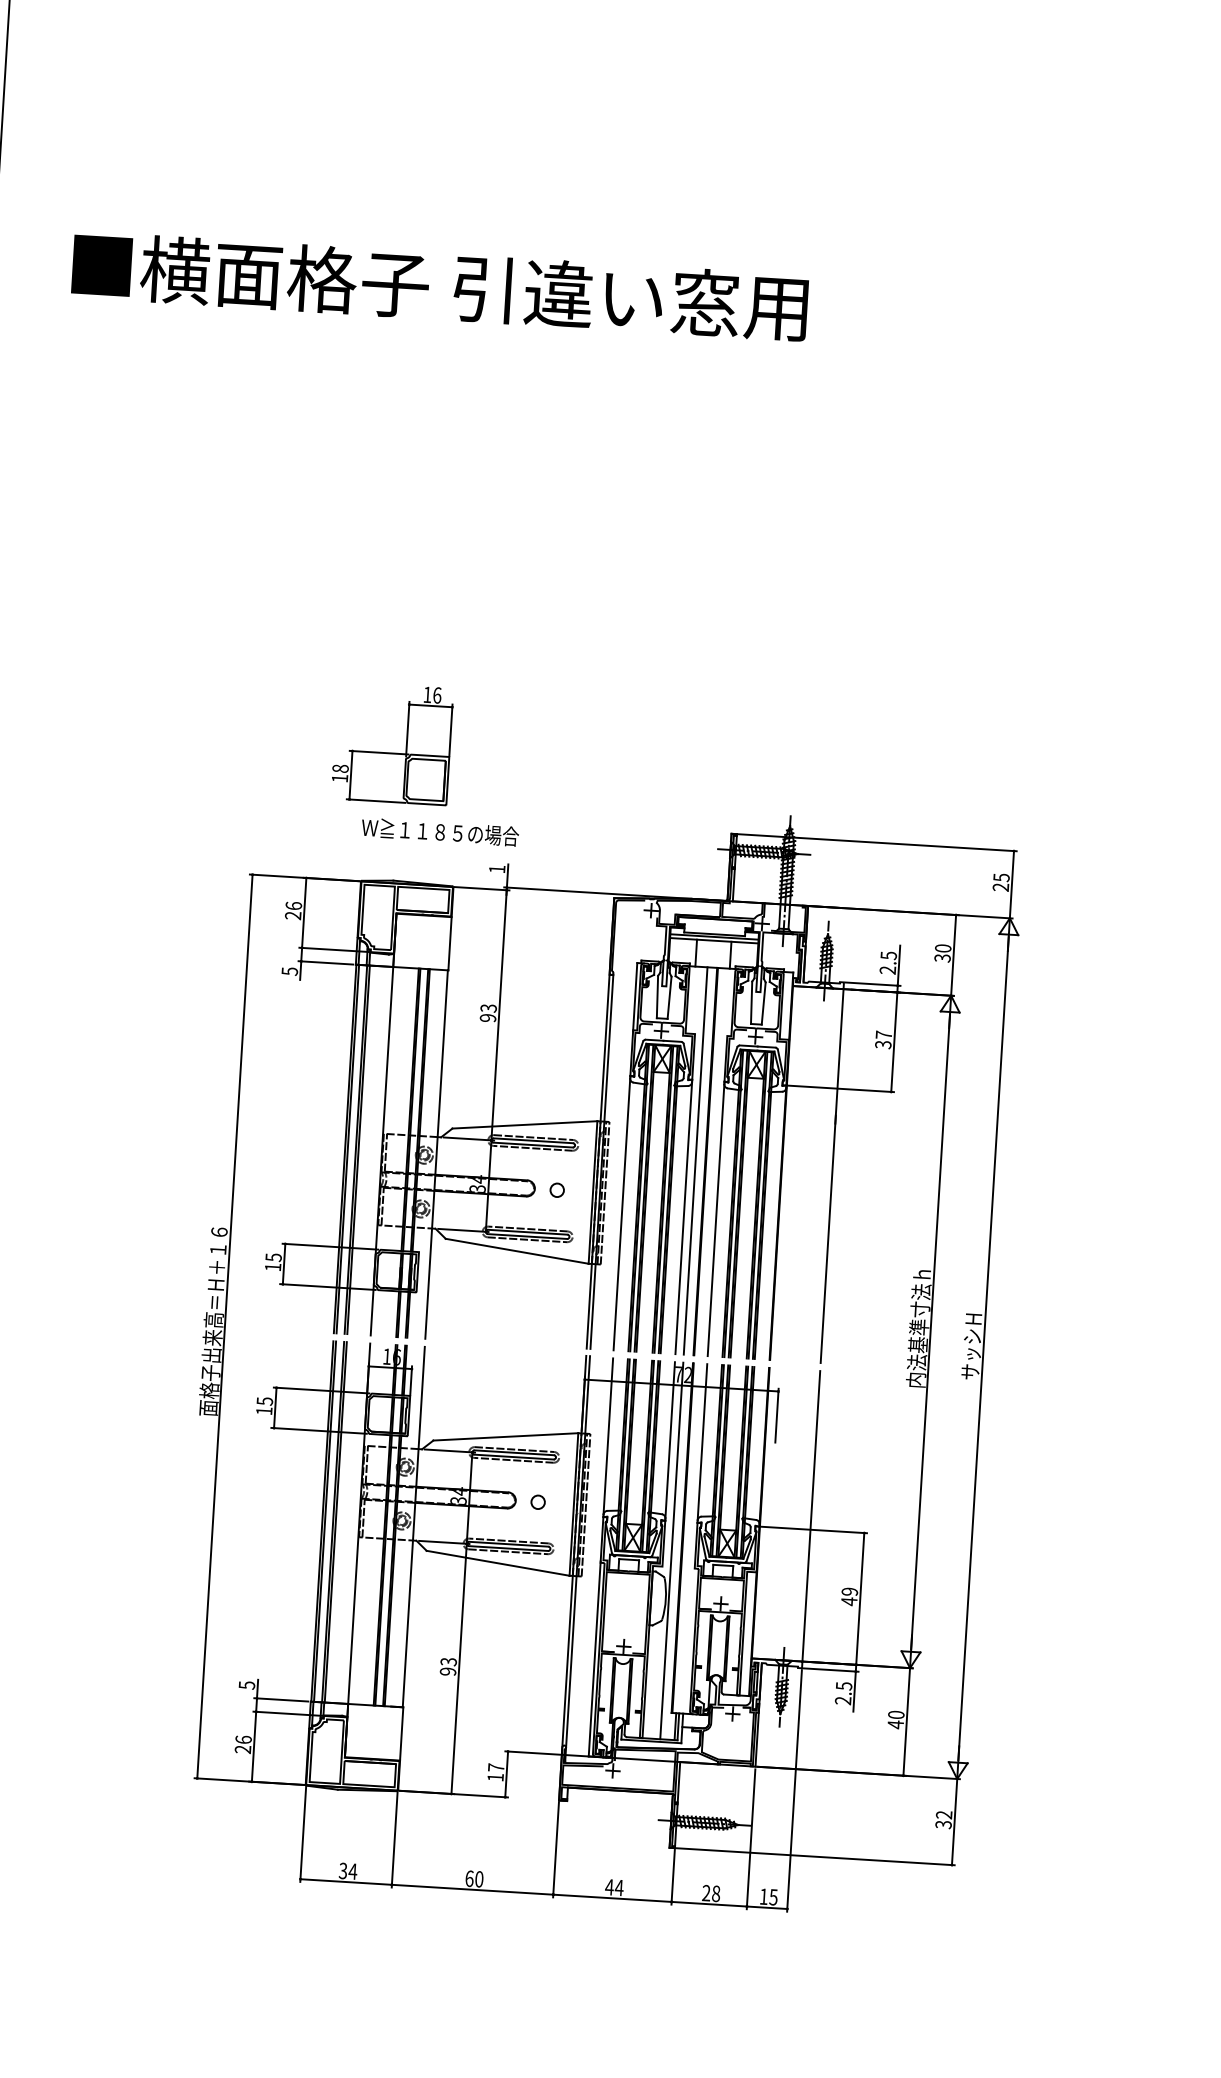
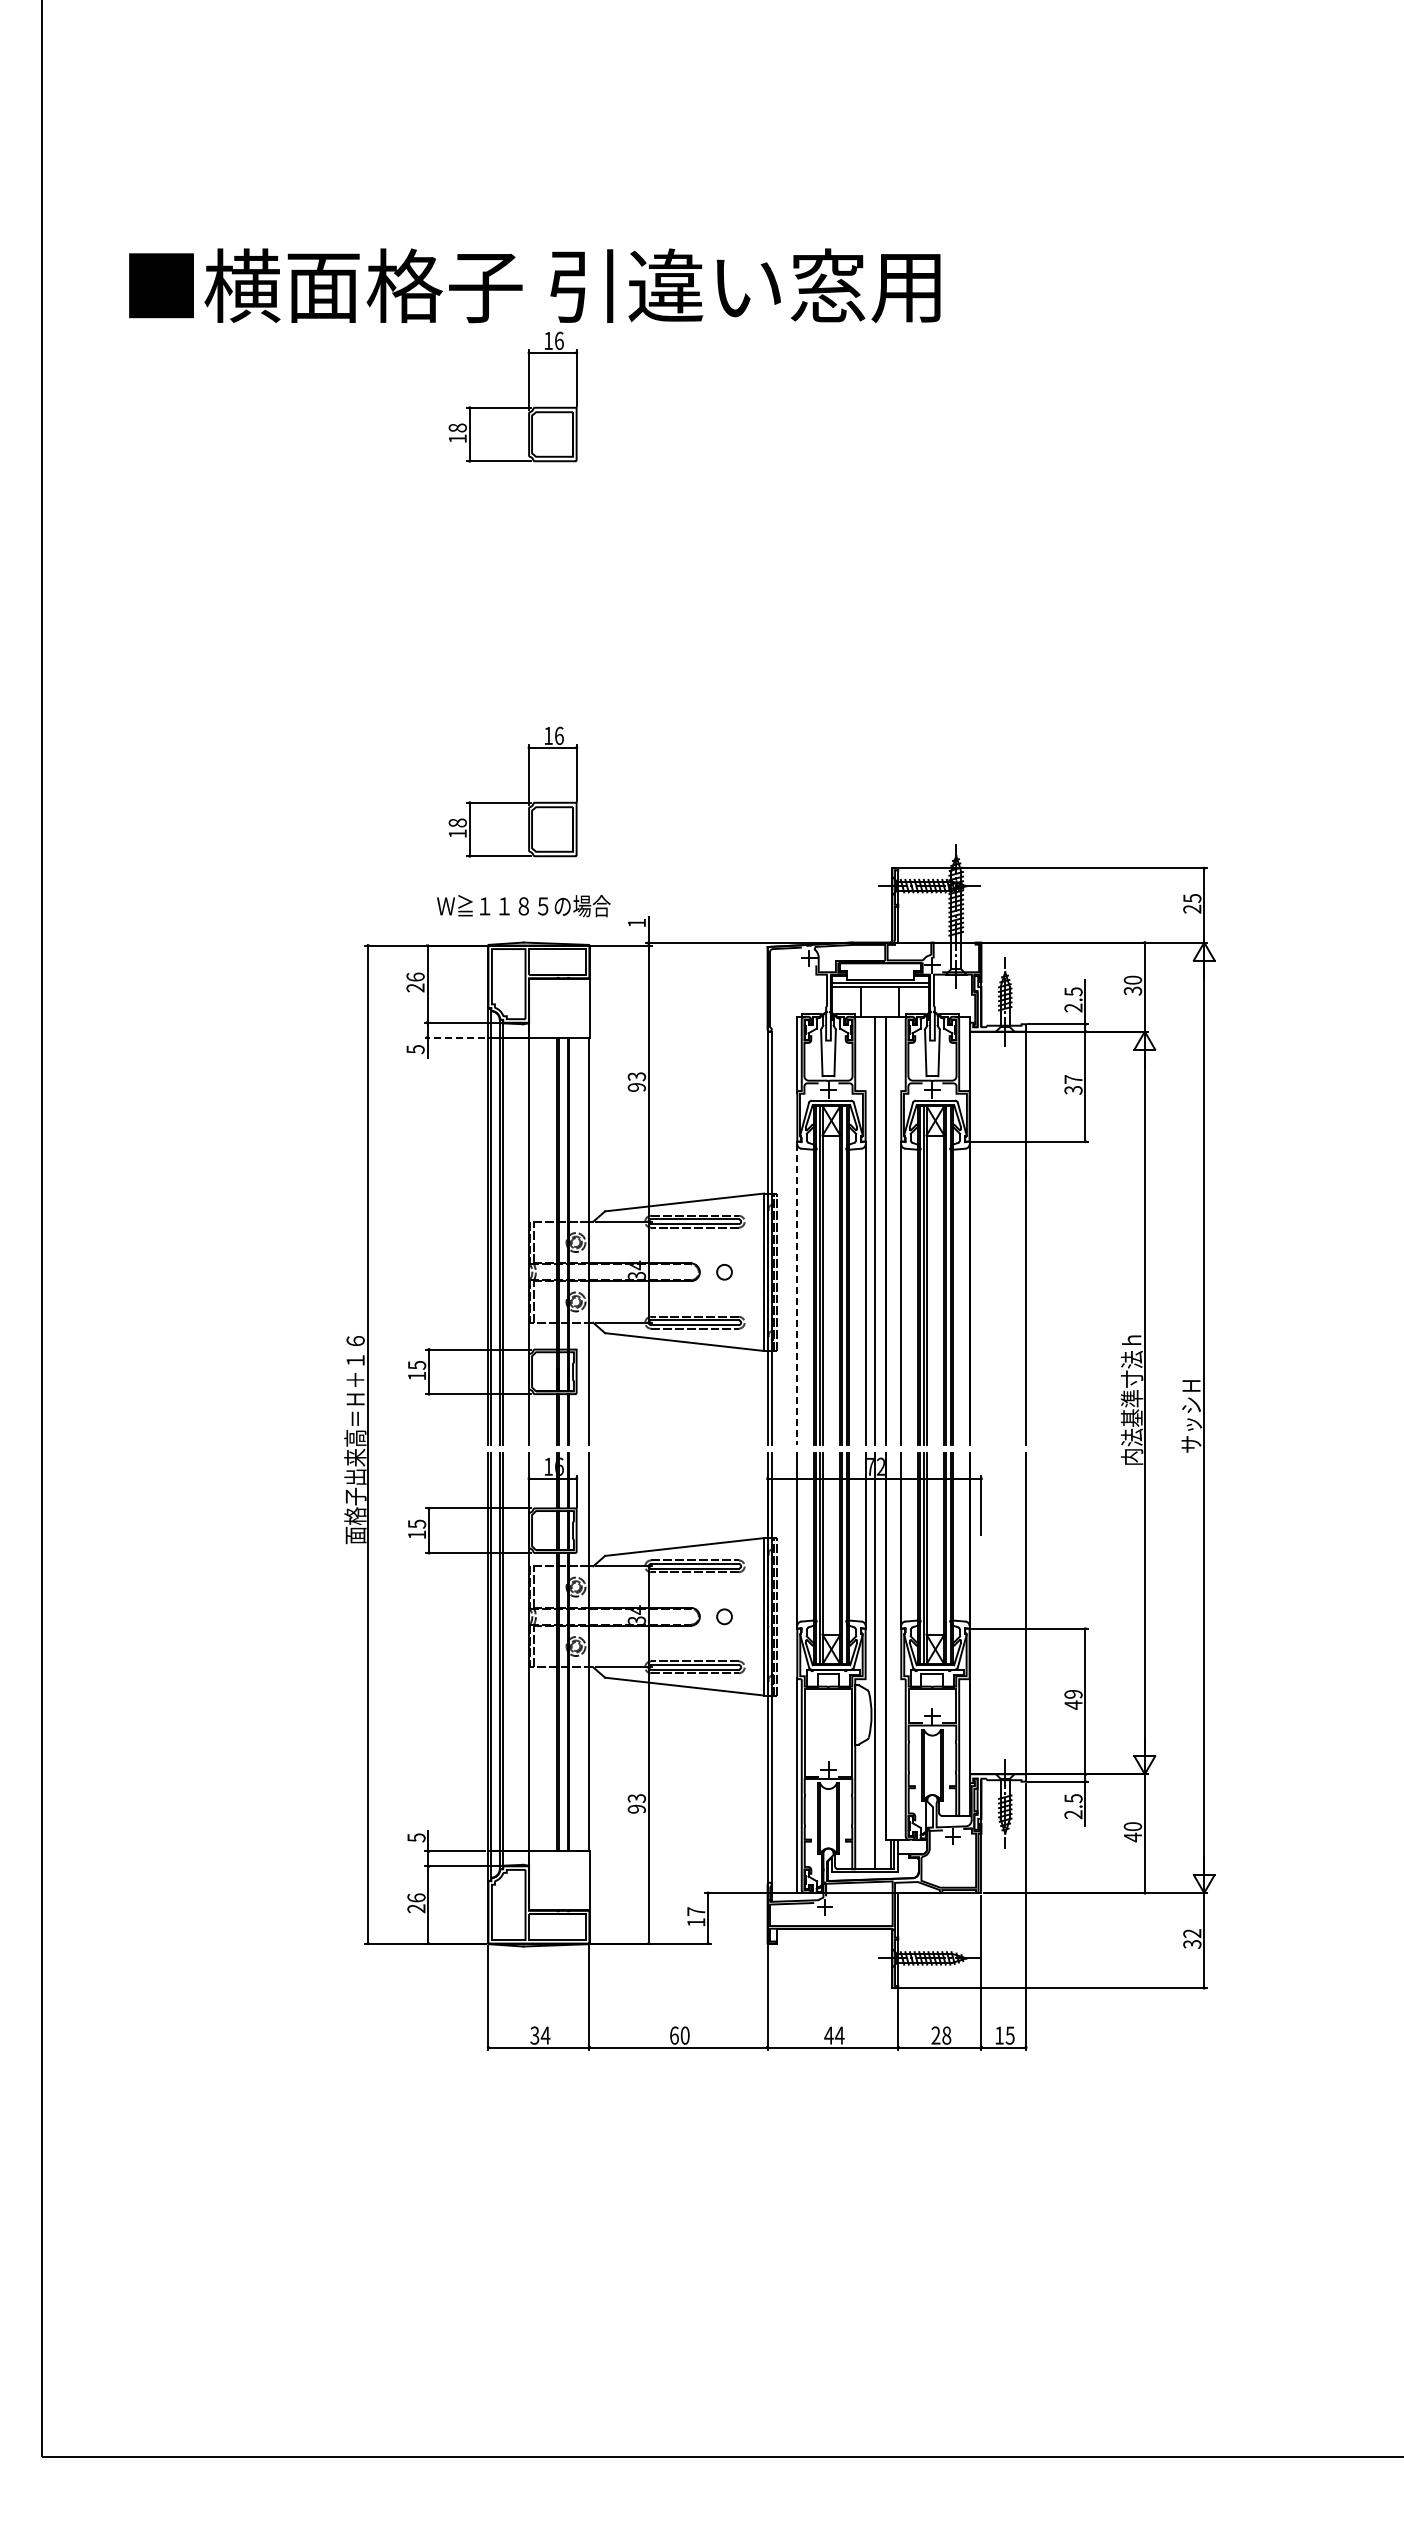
part: (414, 395) -> (513, 407), added
text: (440, 832) -> (523, 906), moved
line: (325, 962) -> (454, 1037), solid -> dashed
line: (622, 1214) -> (797, 1294), solid -> dashed

